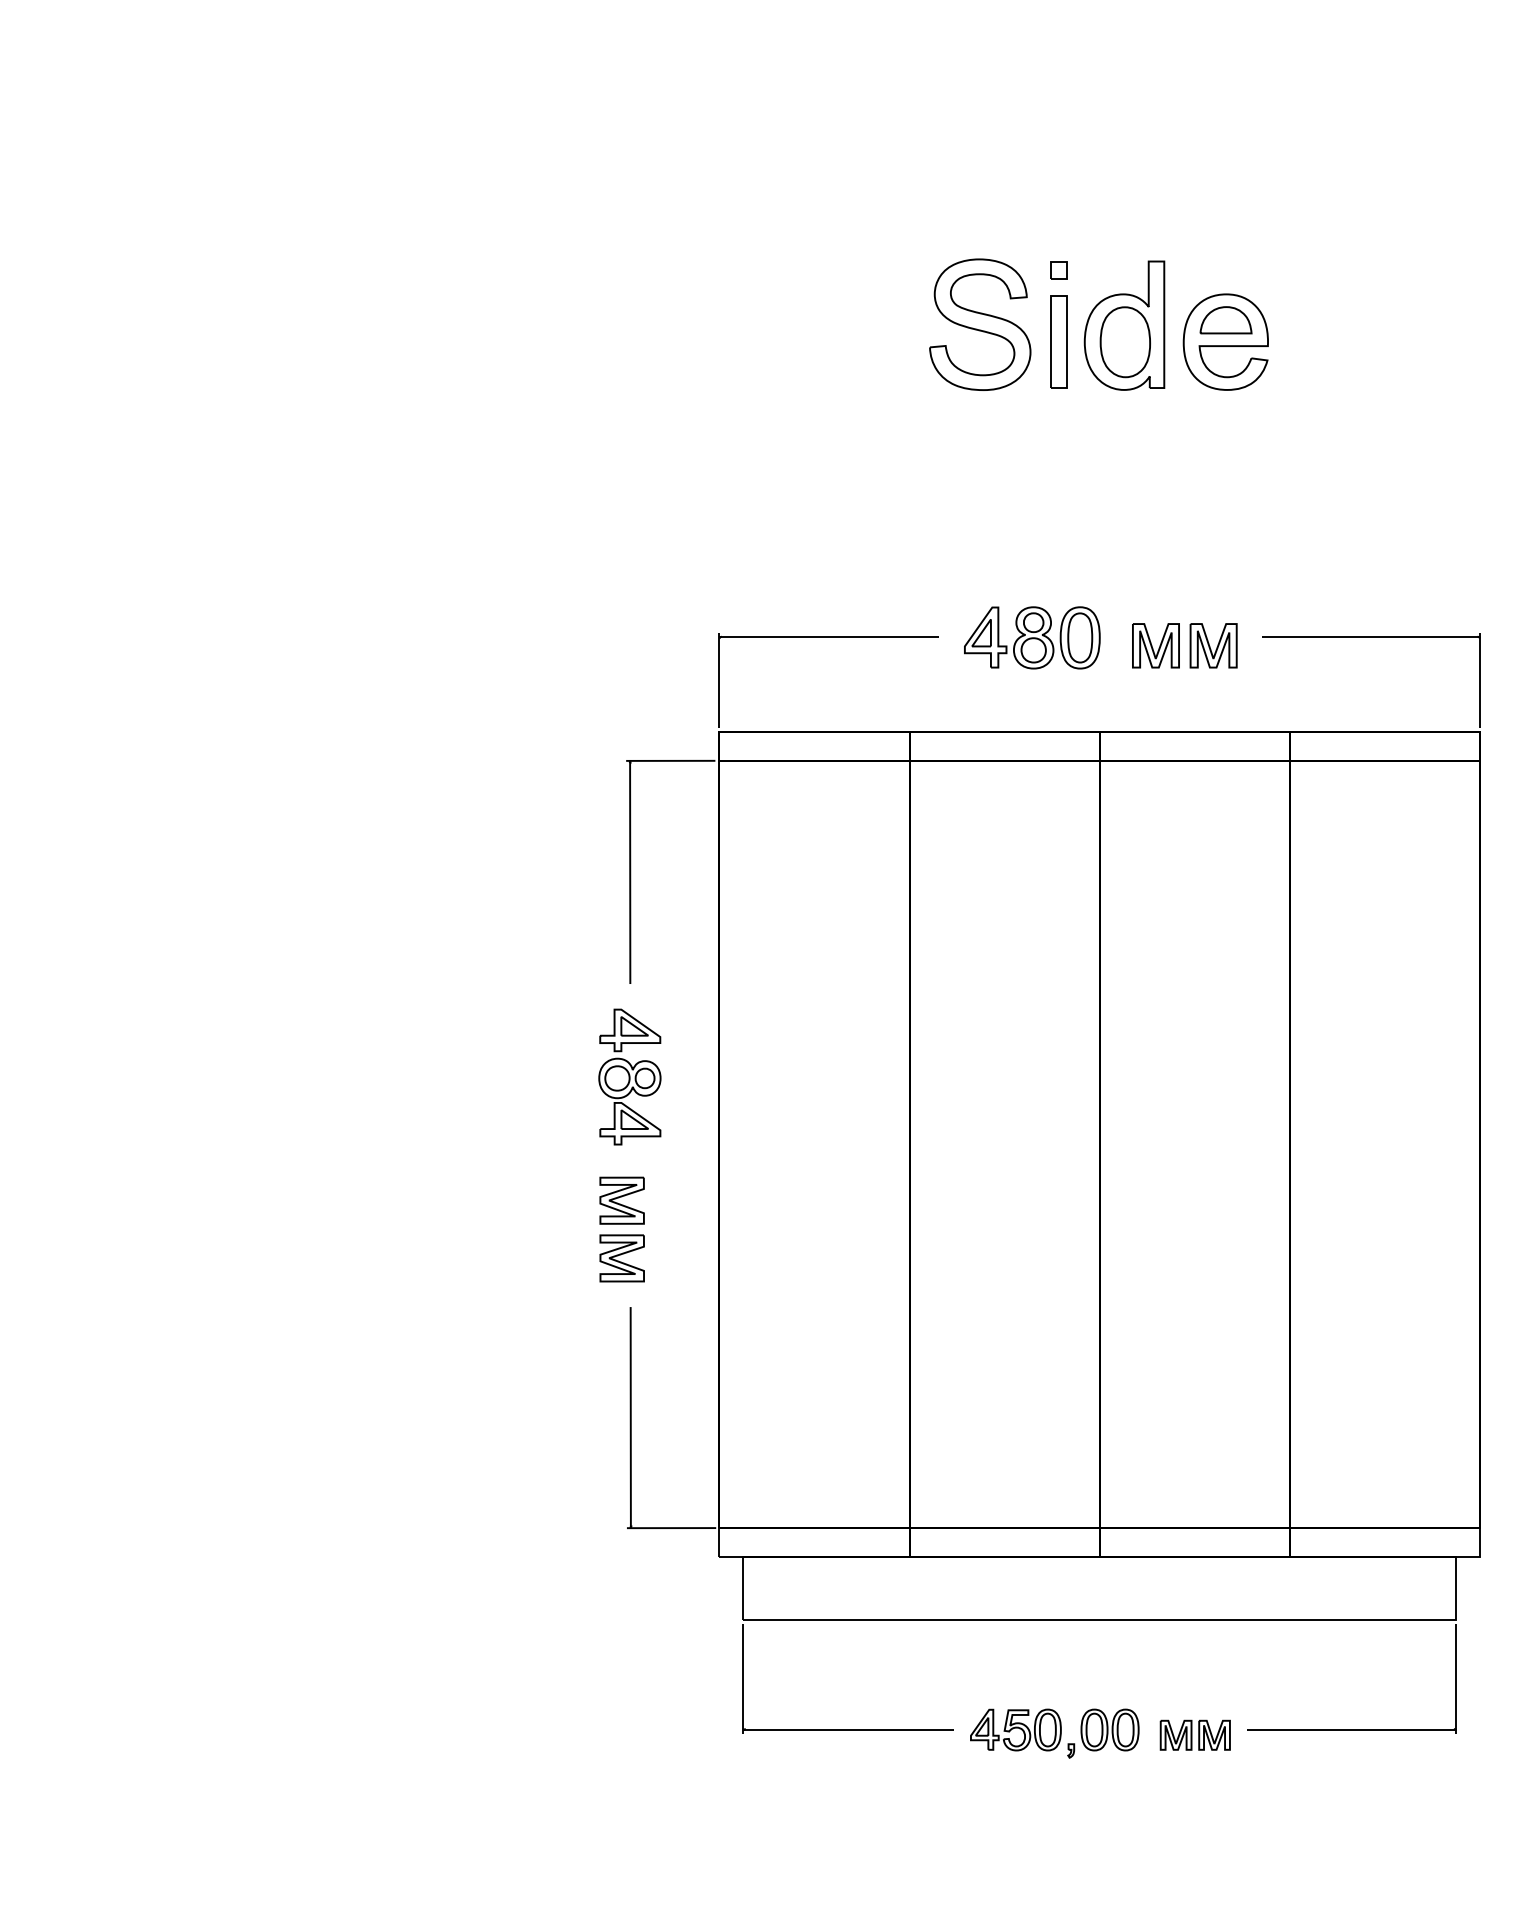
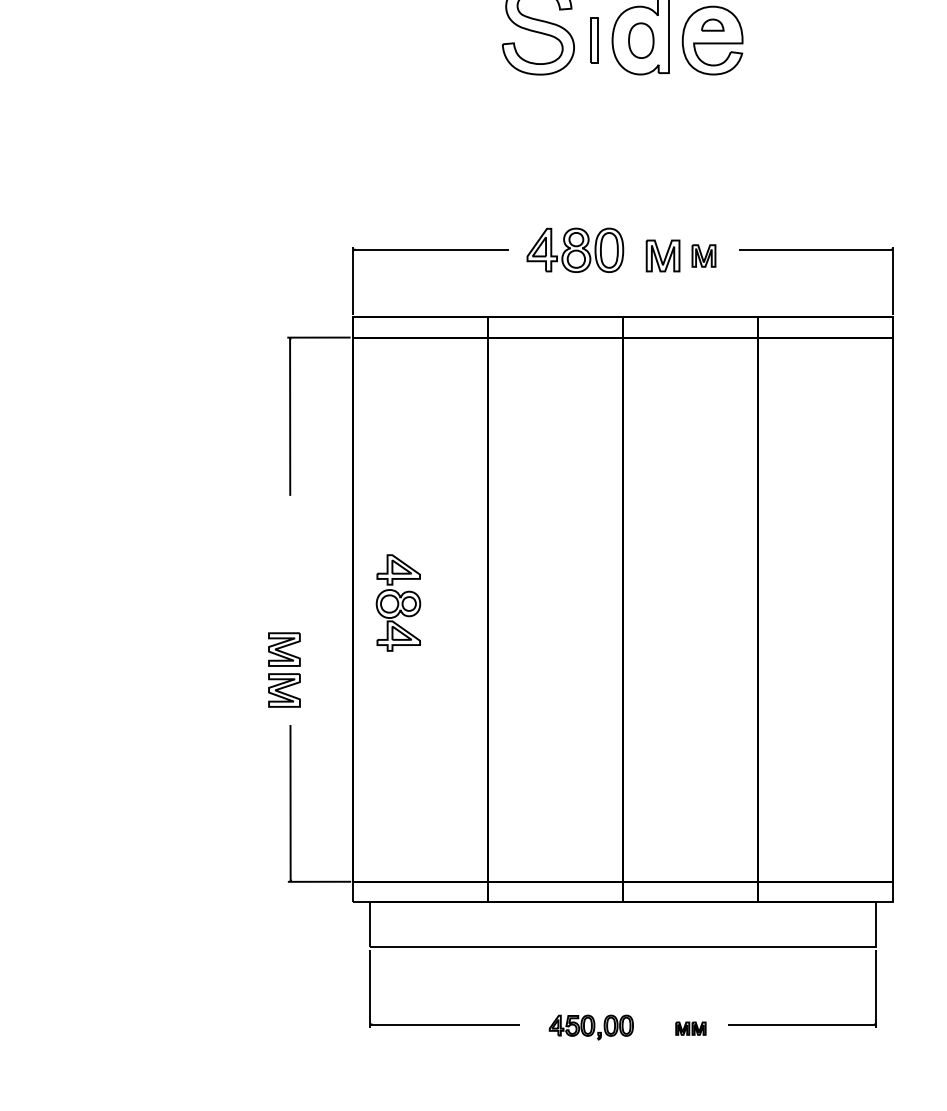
part: (1225, 320) -> (712, 25), size x0.6
part: (1058, 341) -> (593, 40), size x0.7
part: (1124, 342) -> (640, 40), size x0.7
part: (1213, 645) -> (703, 255), size x0.7
part: (629, 1076) -> (398, 602), moved
part: (1054, 1733) -> (591, 1027), size x0.7
part: (1194, 1734) -> (690, 1028), size x0.6

